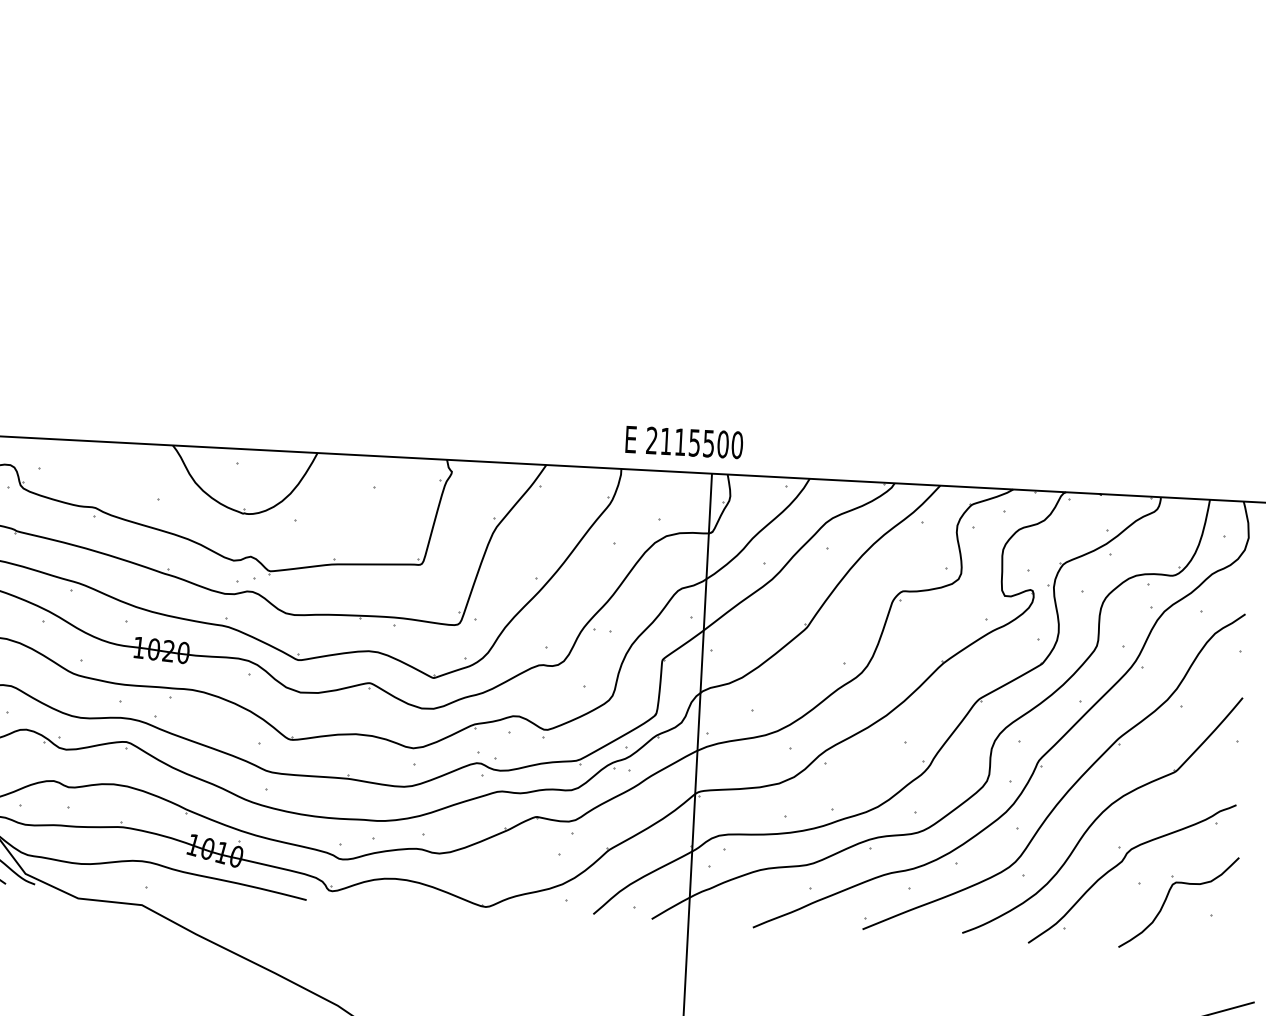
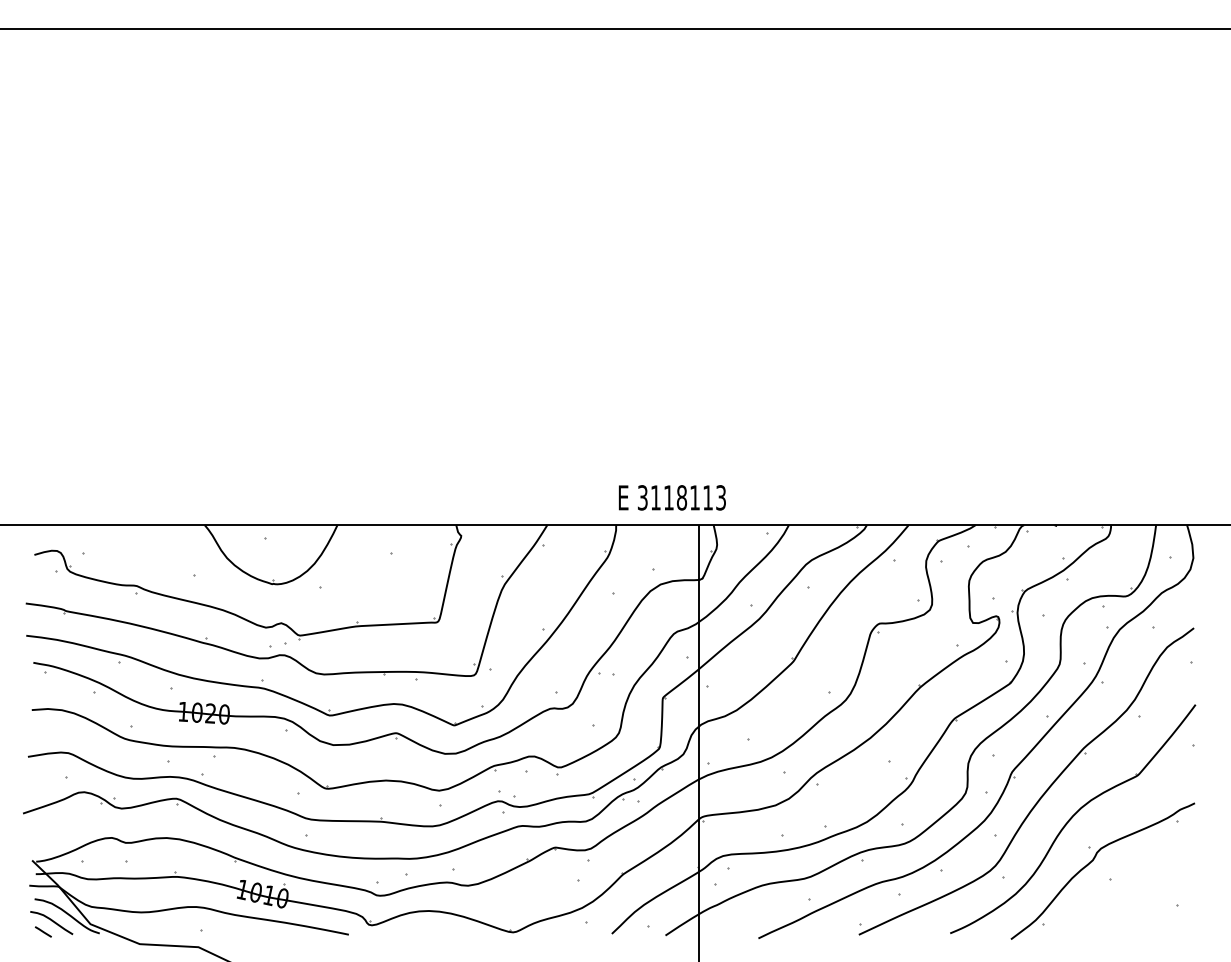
text: (694, 442) -> (681, 497), 2115500 -> 3118113
part: (1167, 898) -> (1136, 891), removed

